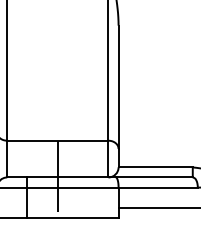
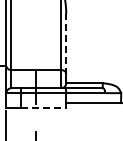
line: (119, 88) -> (66, 44), solid -> dashed
line: (74, 218) -> (44, 108), solid -> dashed

